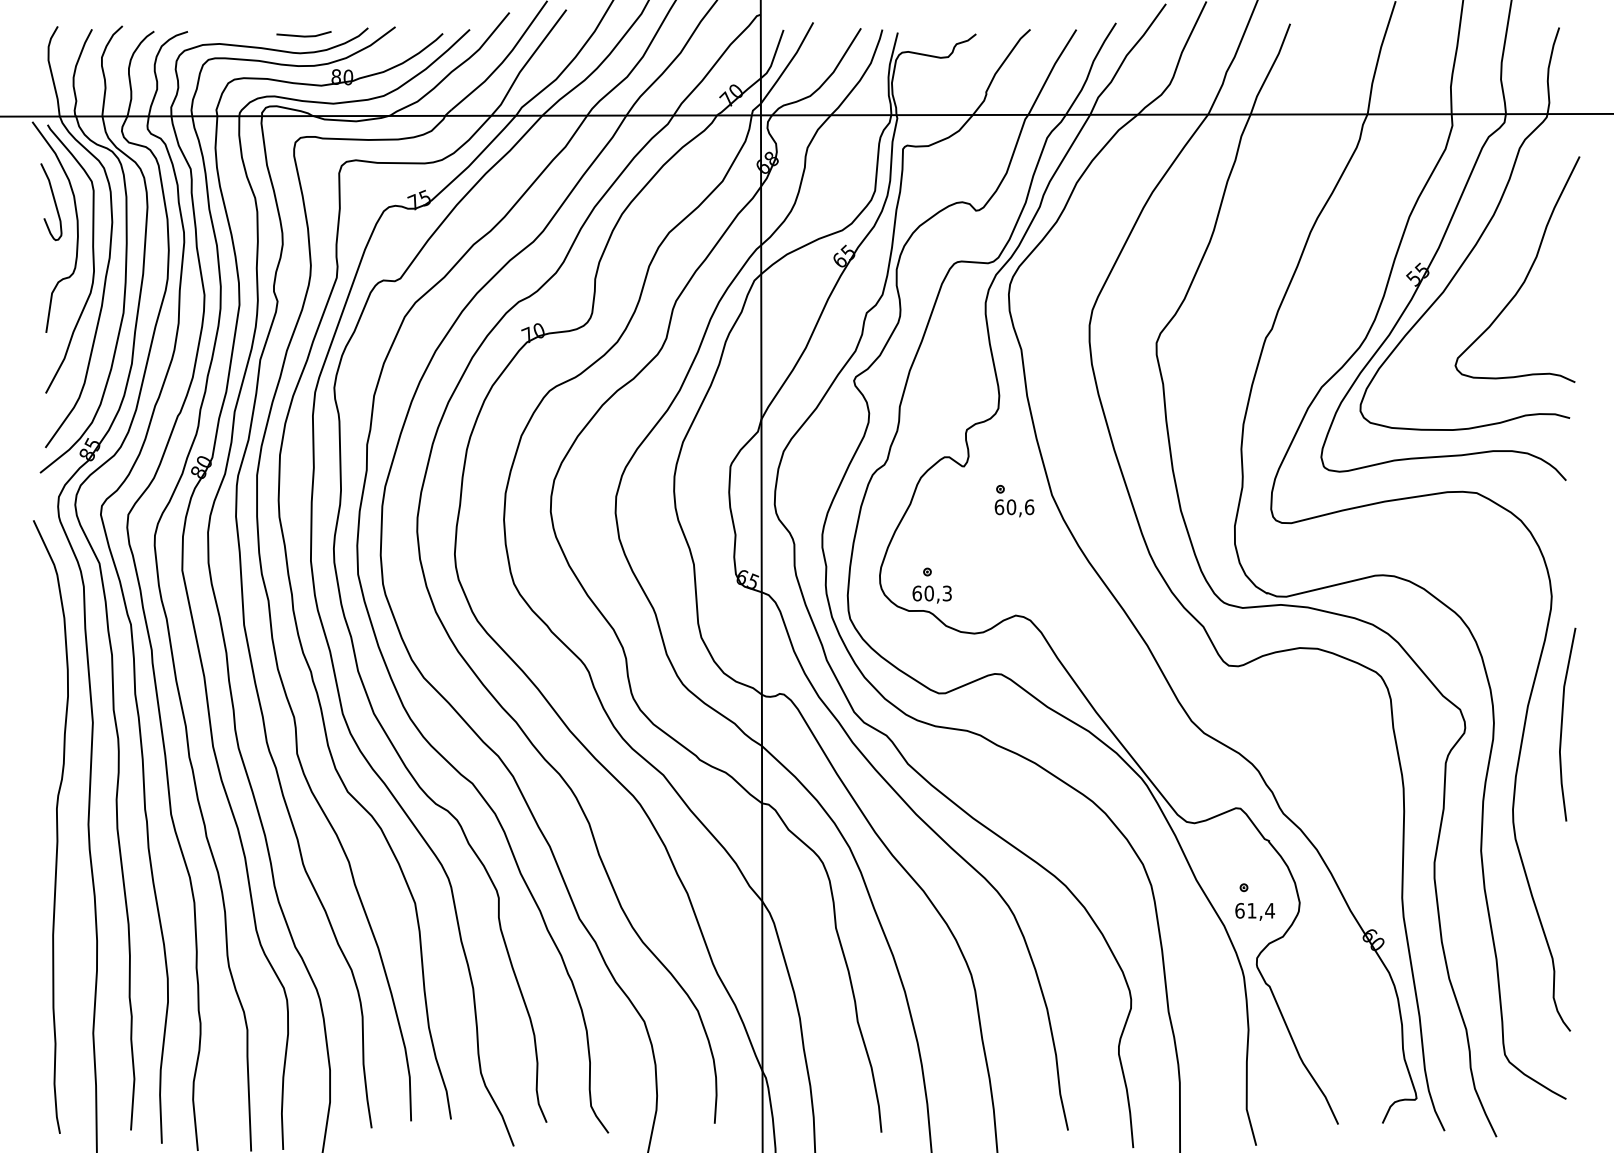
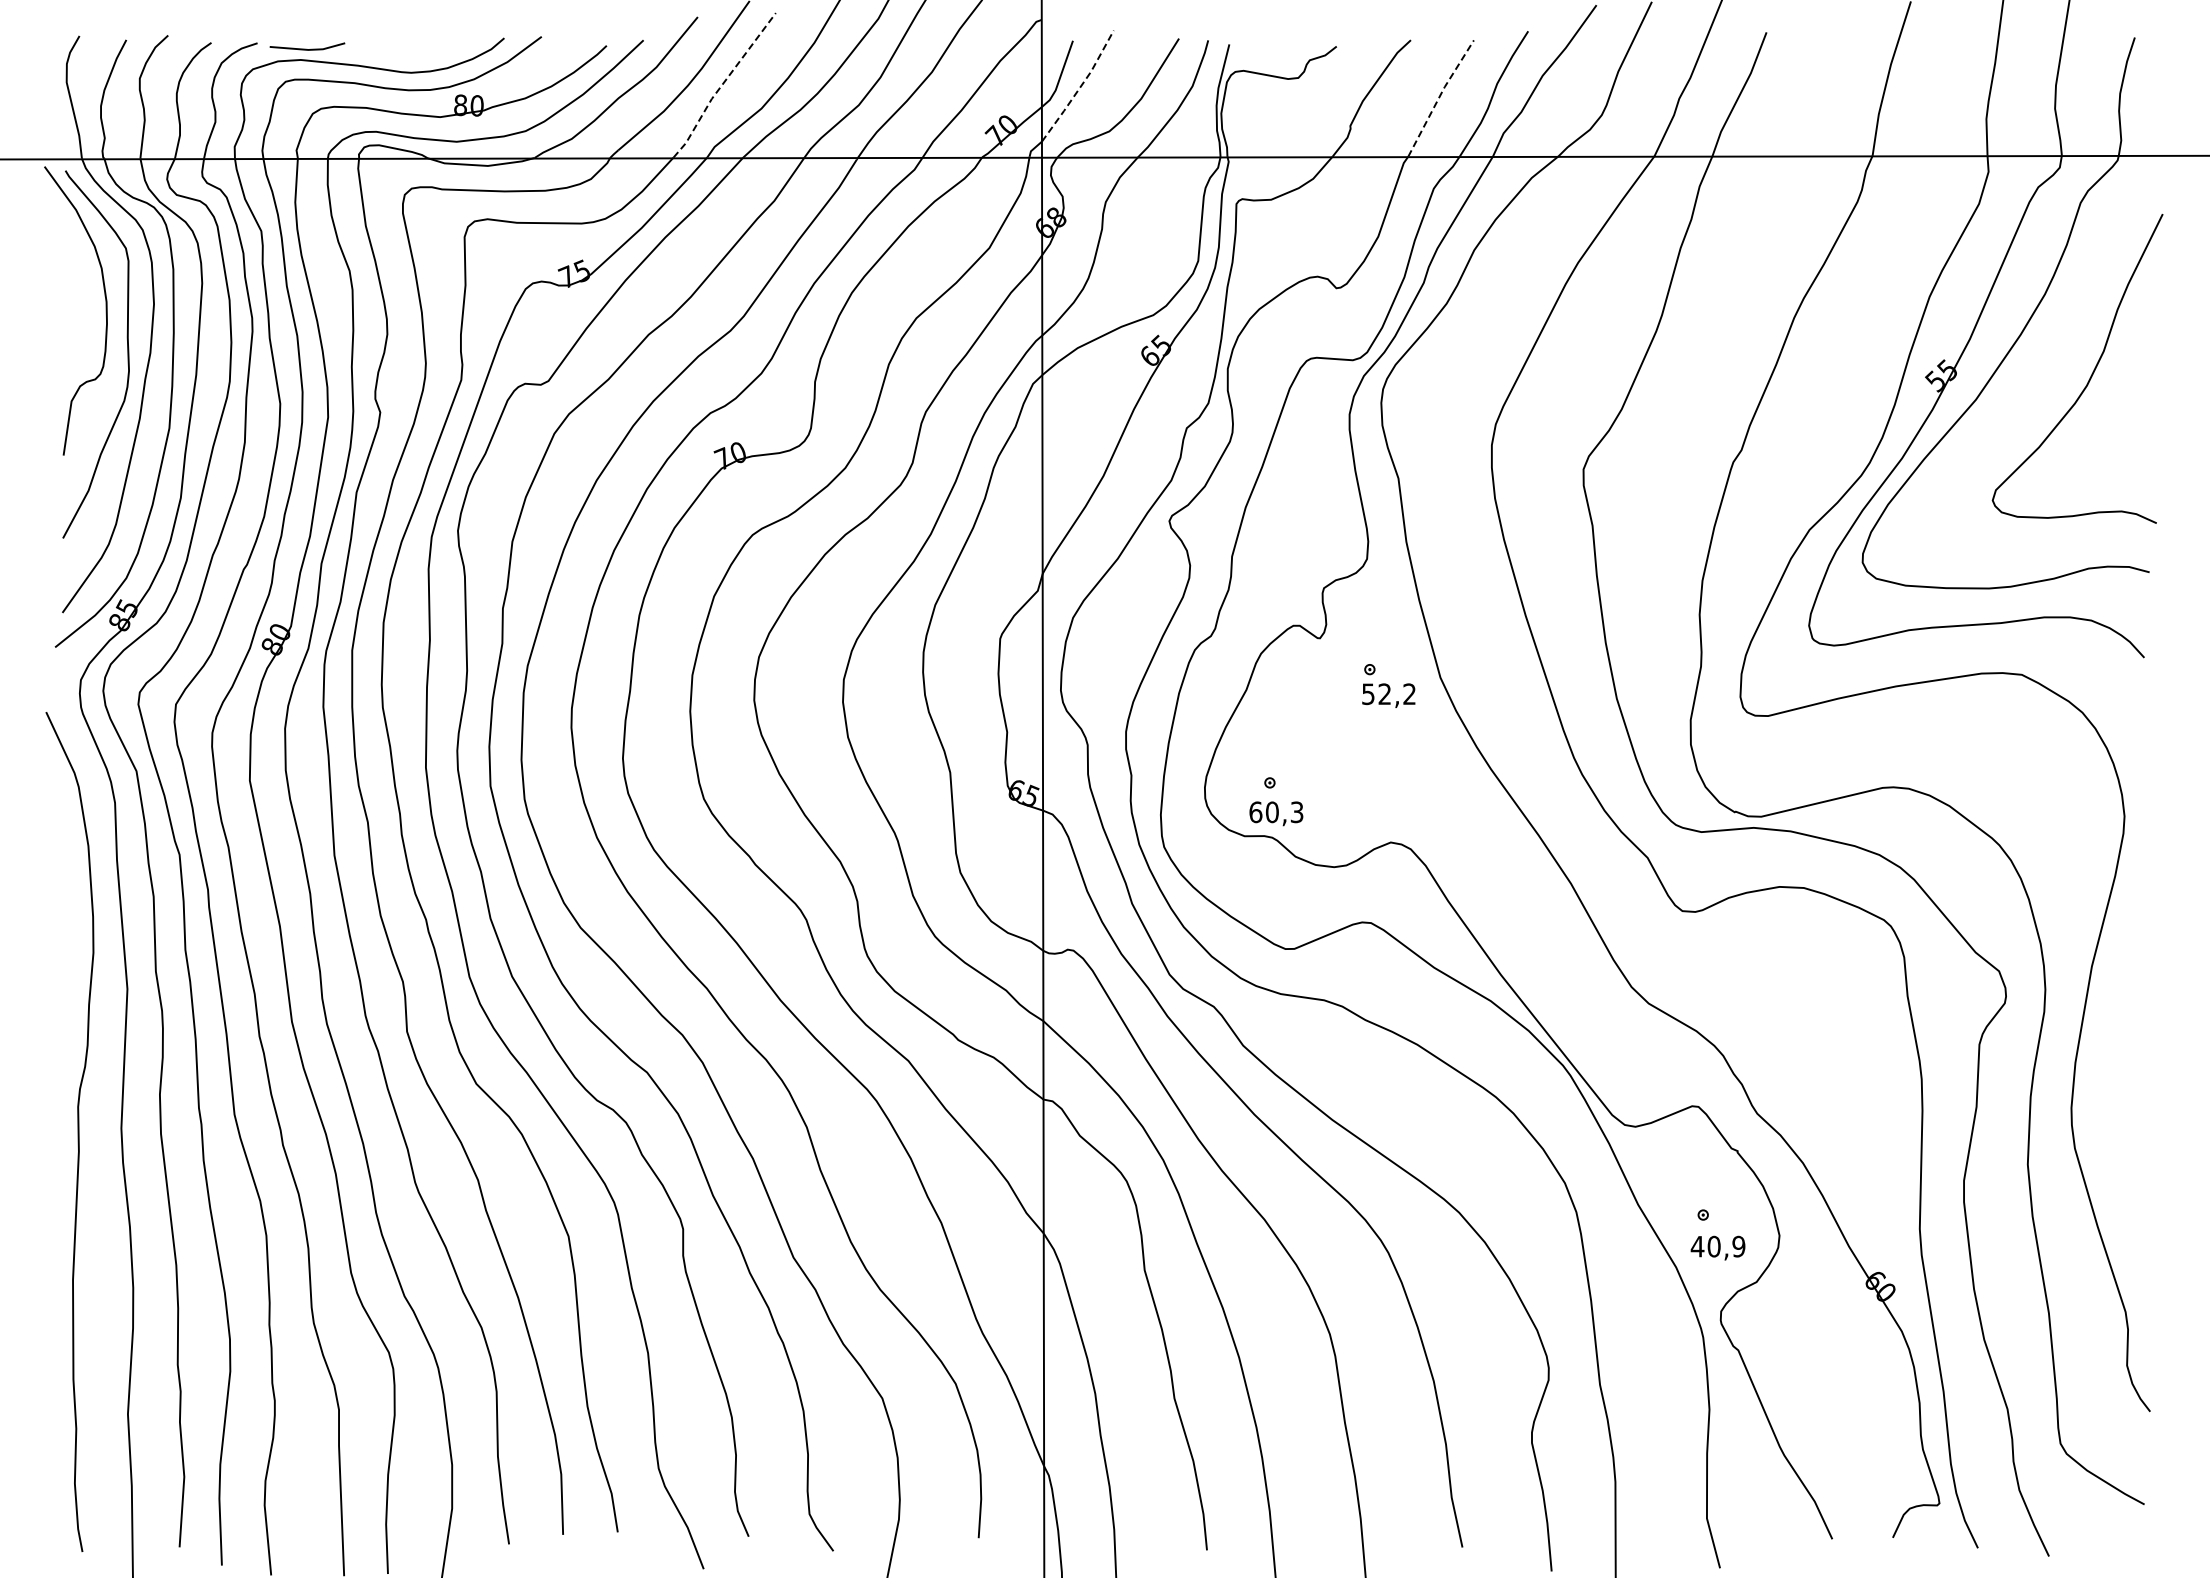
line: (303, 35) -> (306, 48), moved
line: (527, 61) -> (722, 84), solid -> dashed
line: (789, 64) -> (1080, 87), solid -> dashed
line: (1051, 70) -> (1439, 96), solid -> dashed
curve: (54, 202) -> (74, 276), removed
text: (1014, 507) -> (1389, 694), 60,6 -> 52,2
line: (1562, 724) -> (2139, 991), removed
text: (1254, 910) -> (1717, 1246), 61,4 -> 40,9

